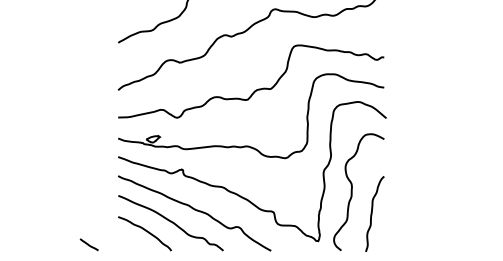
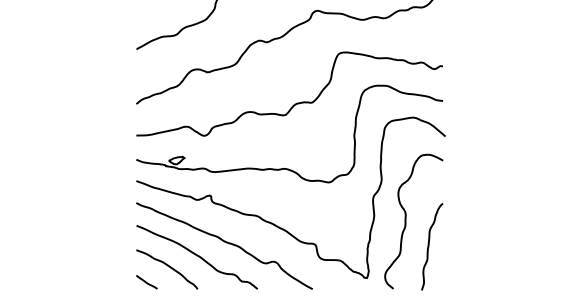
line: (88, 244) -> (145, 281), moved

